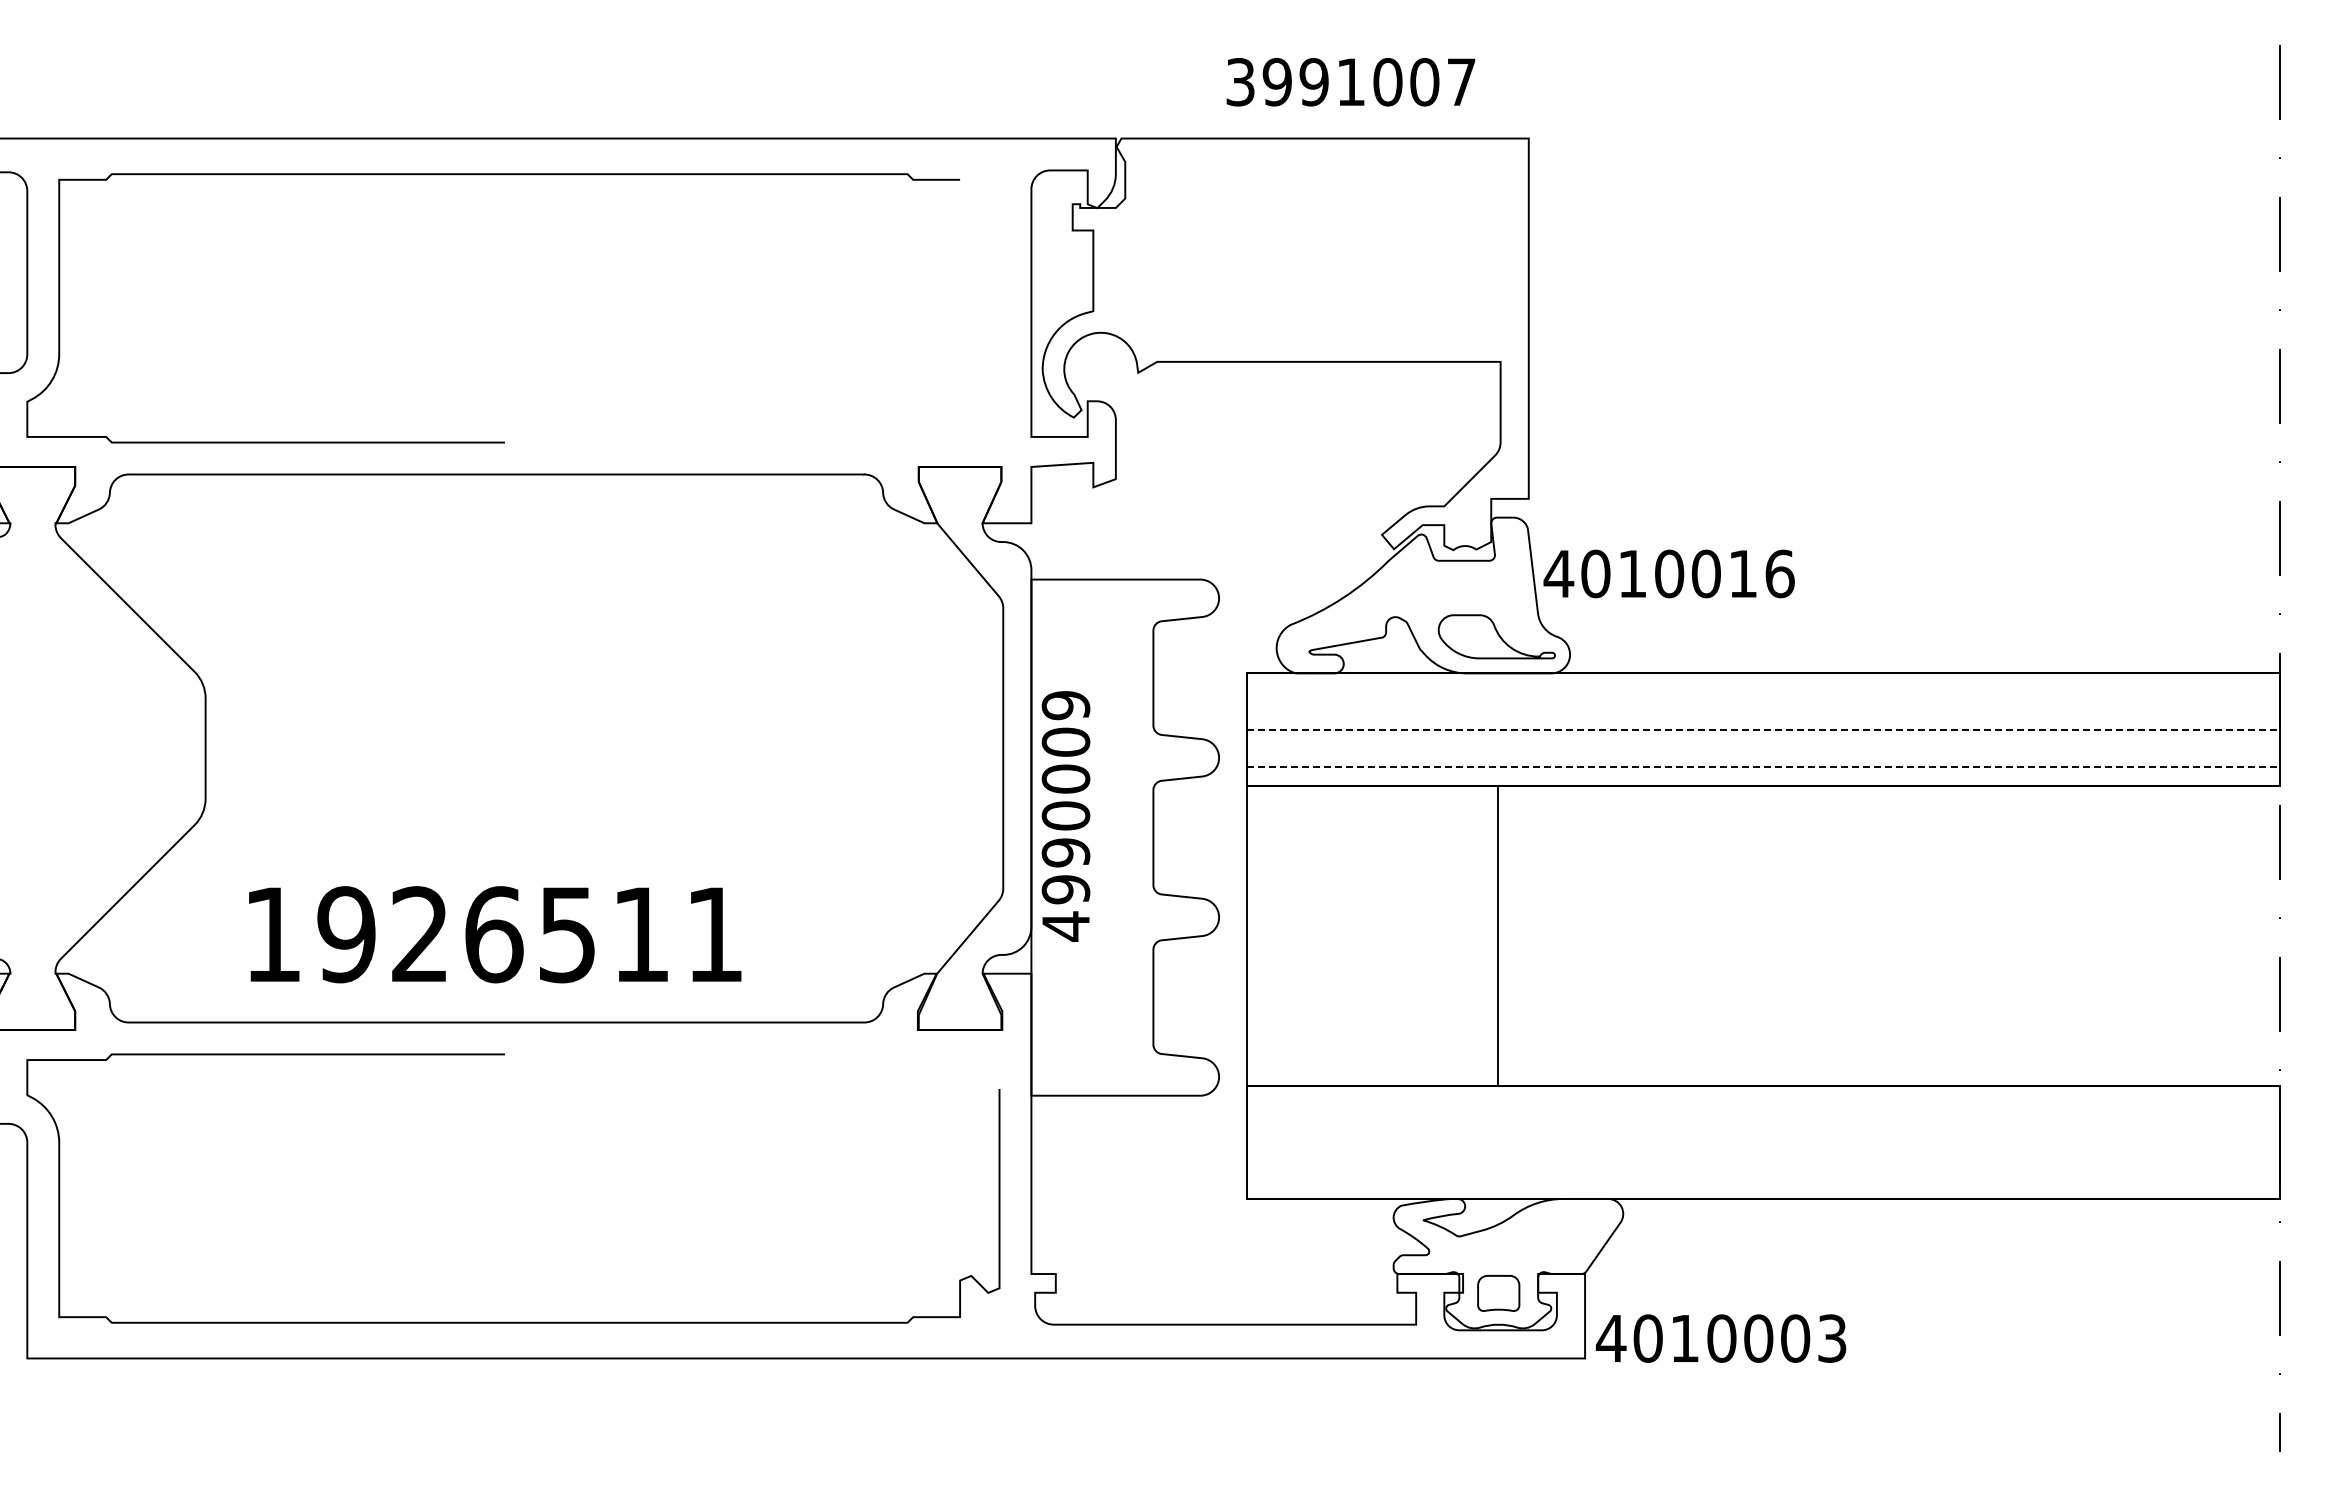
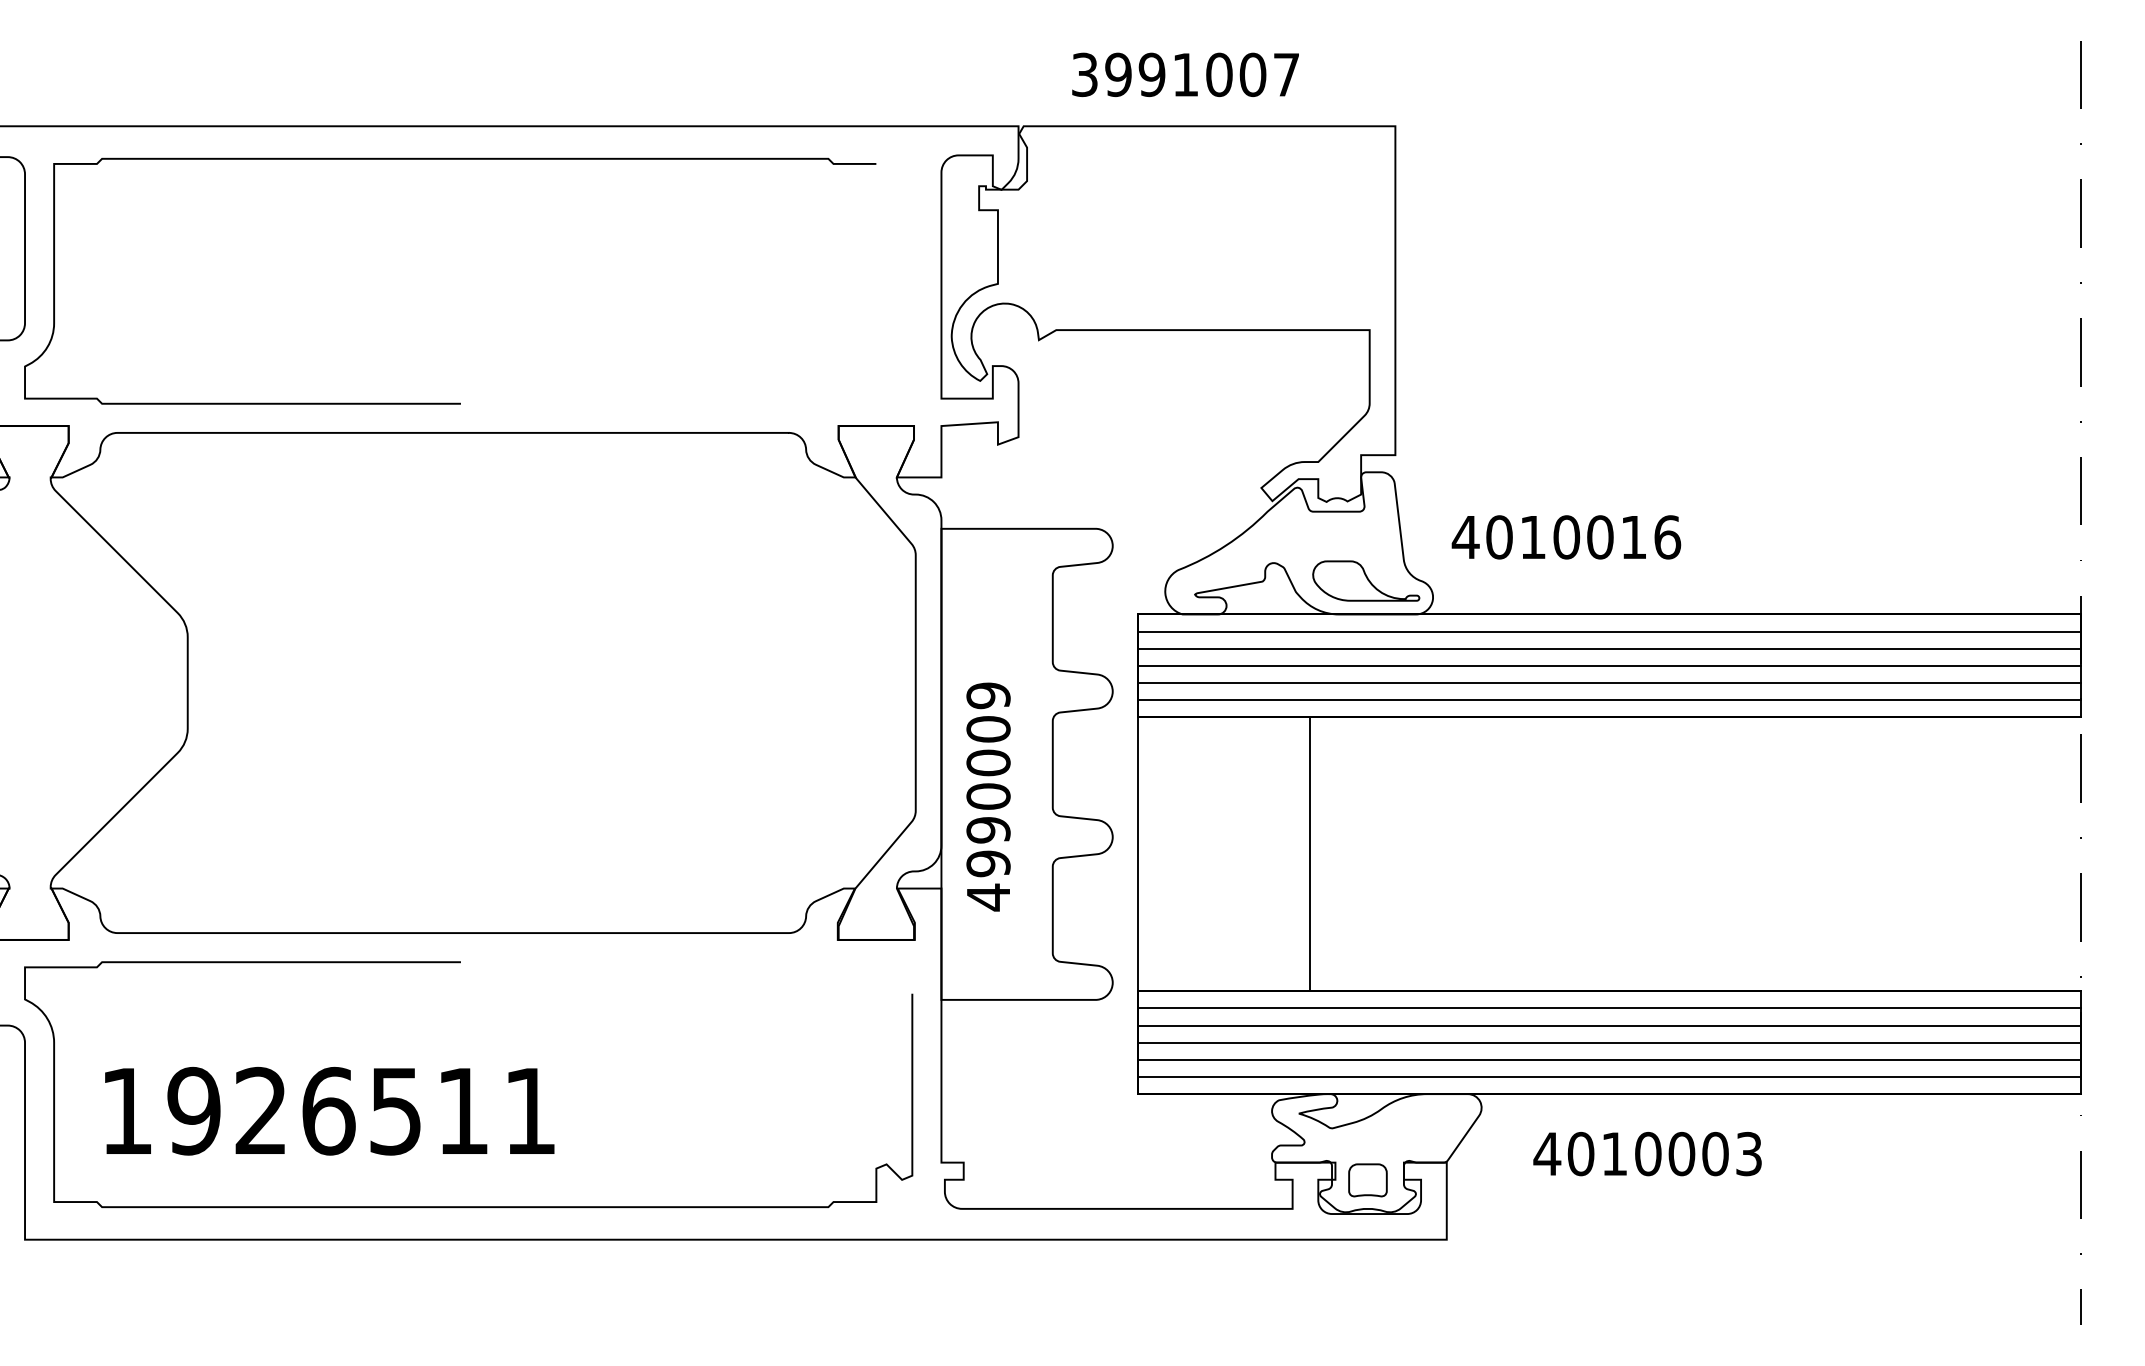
text: (1350, 82) -> (1185, 75), moved
text: (1668, 573) -> (1565, 536), moved
line: (1763, 692) -> (1609, 631), added
line: (1763, 710) -> (1609, 648), added
line: (1763, 729) -> (1609, 665), dashed -> solid
line: (1763, 748) -> (1609, 683), added
line: (1763, 767) -> (1609, 700), dashed -> solid
text: (1065, 816) -> (988, 797), moved
text: (495, 934) -> (330, 1111), moved
line: (1497, 936) -> (1309, 854), moved
line: (1763, 1105) -> (1609, 1008), added
line: (1763, 1123) -> (1609, 1025), added
line: (1763, 1142) -> (1609, 1042), added
line: (1763, 1161) -> (1609, 1059), added
line: (1763, 1180) -> (1609, 1077), added
text: (1720, 1338) -> (1647, 1153), moved

